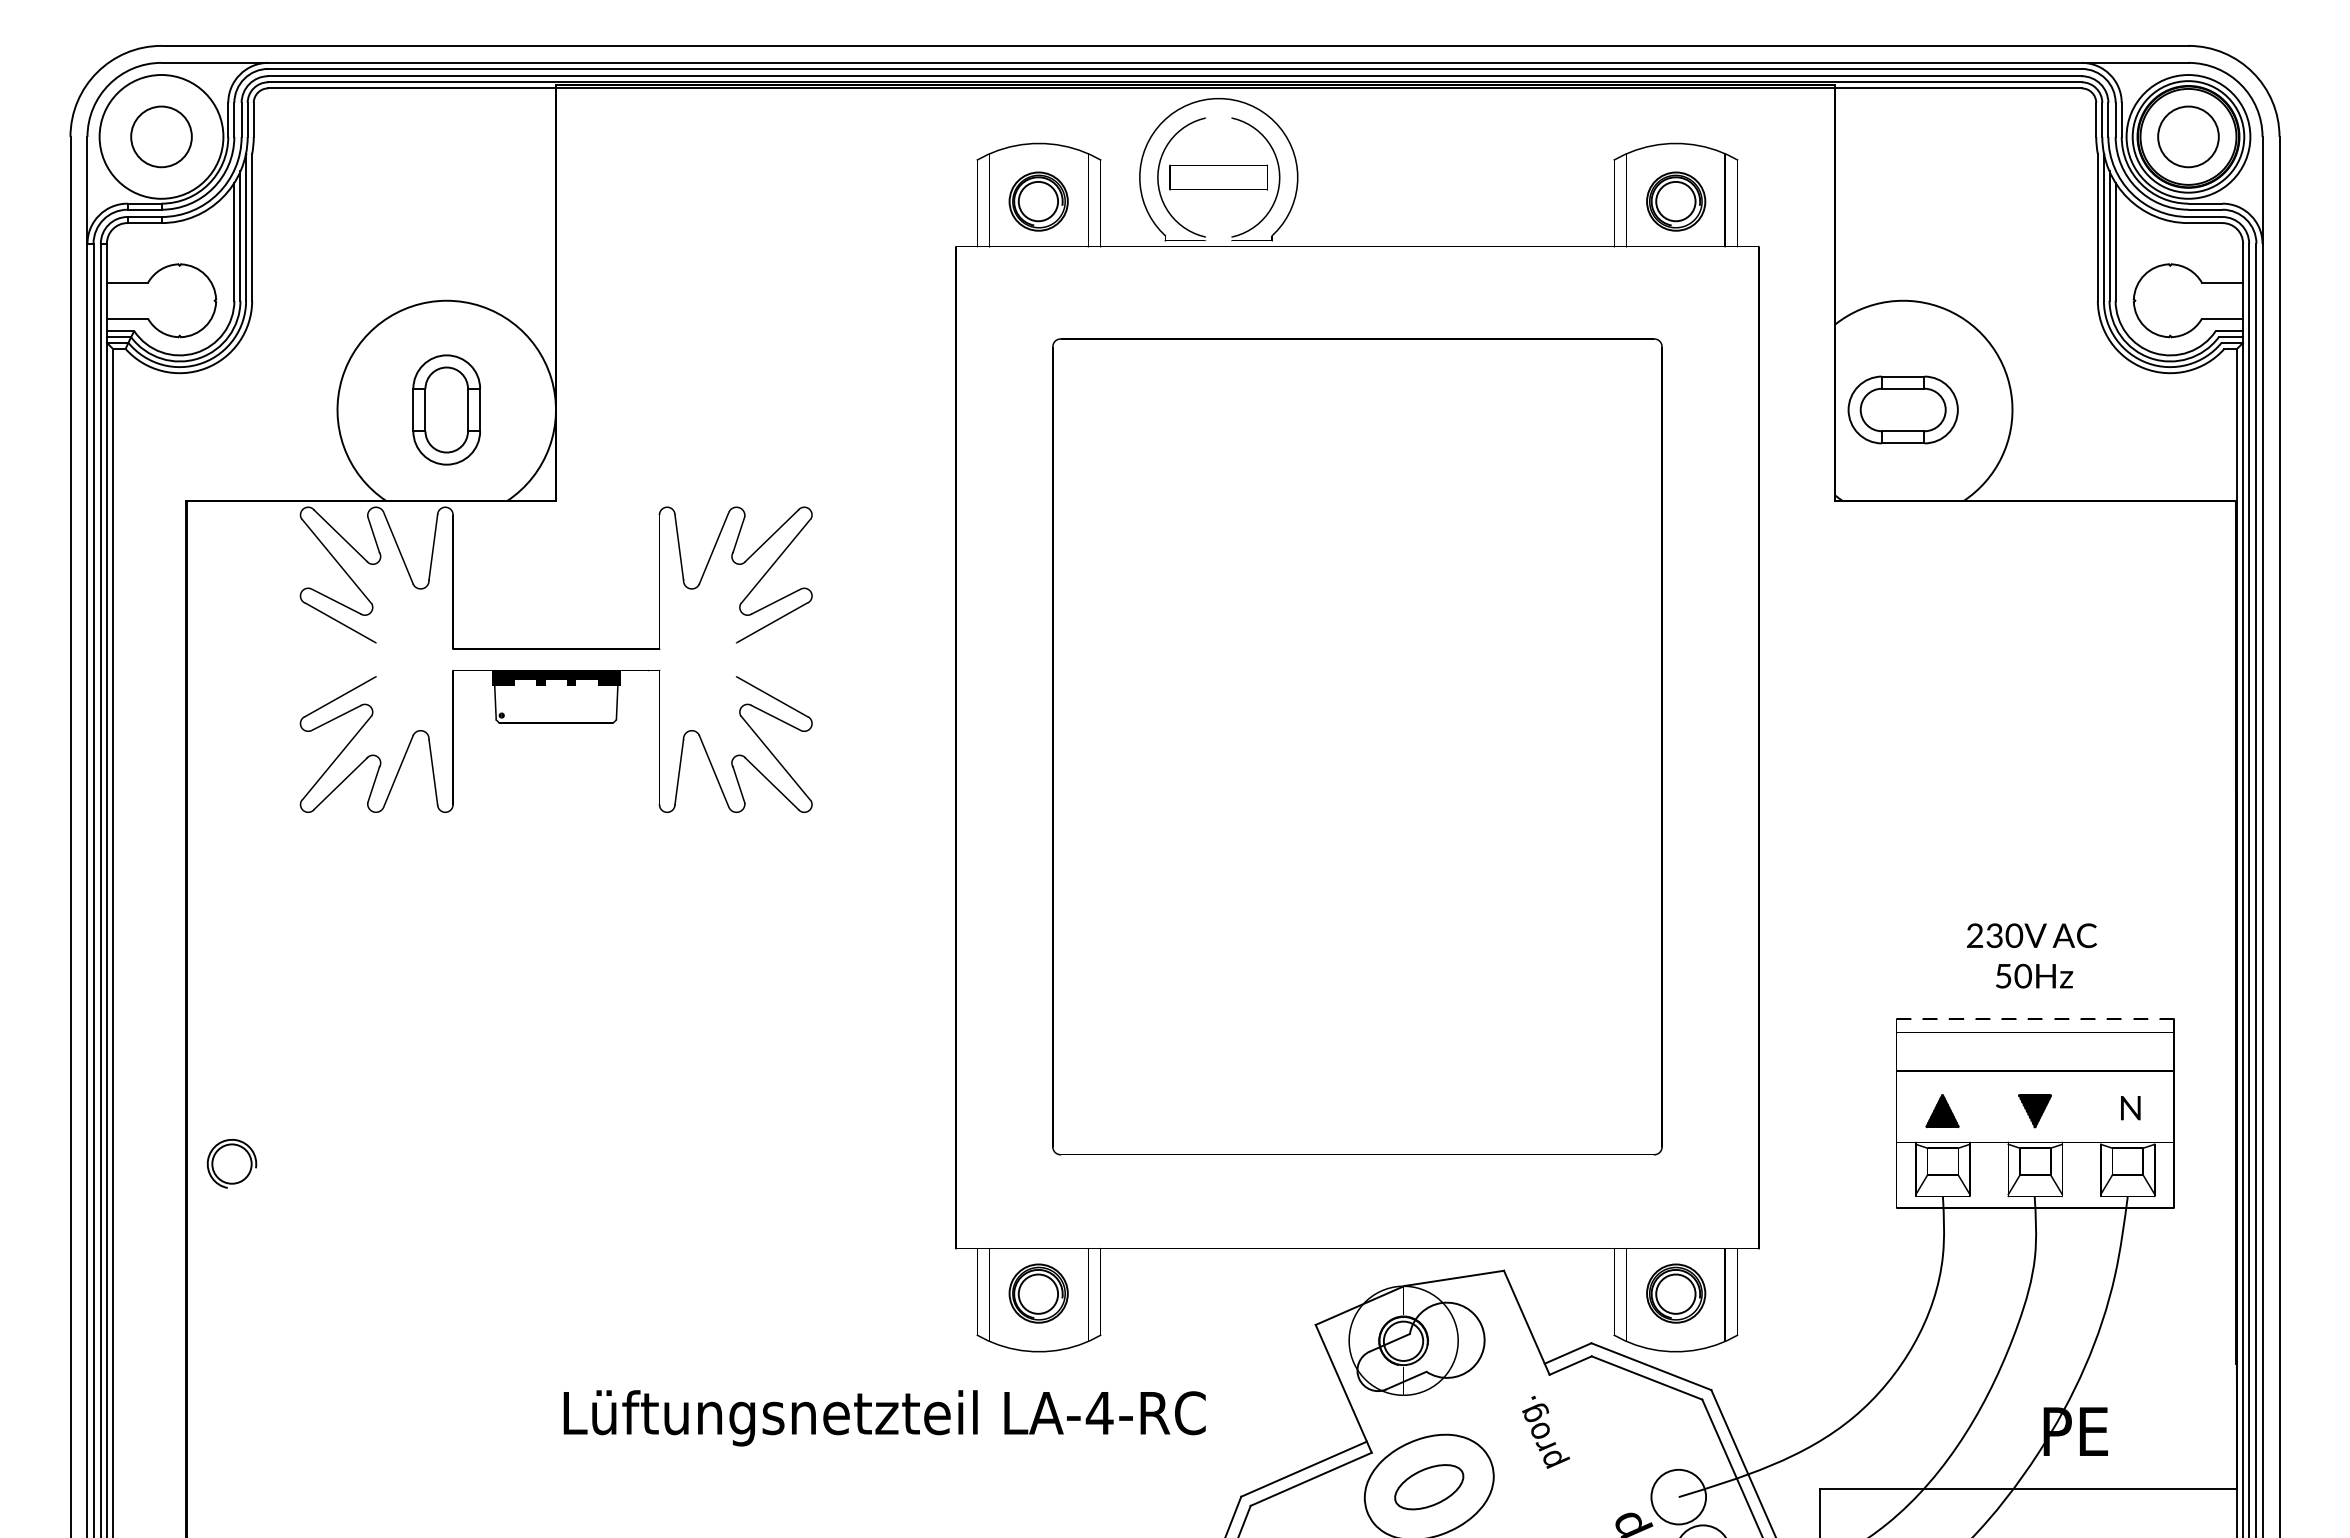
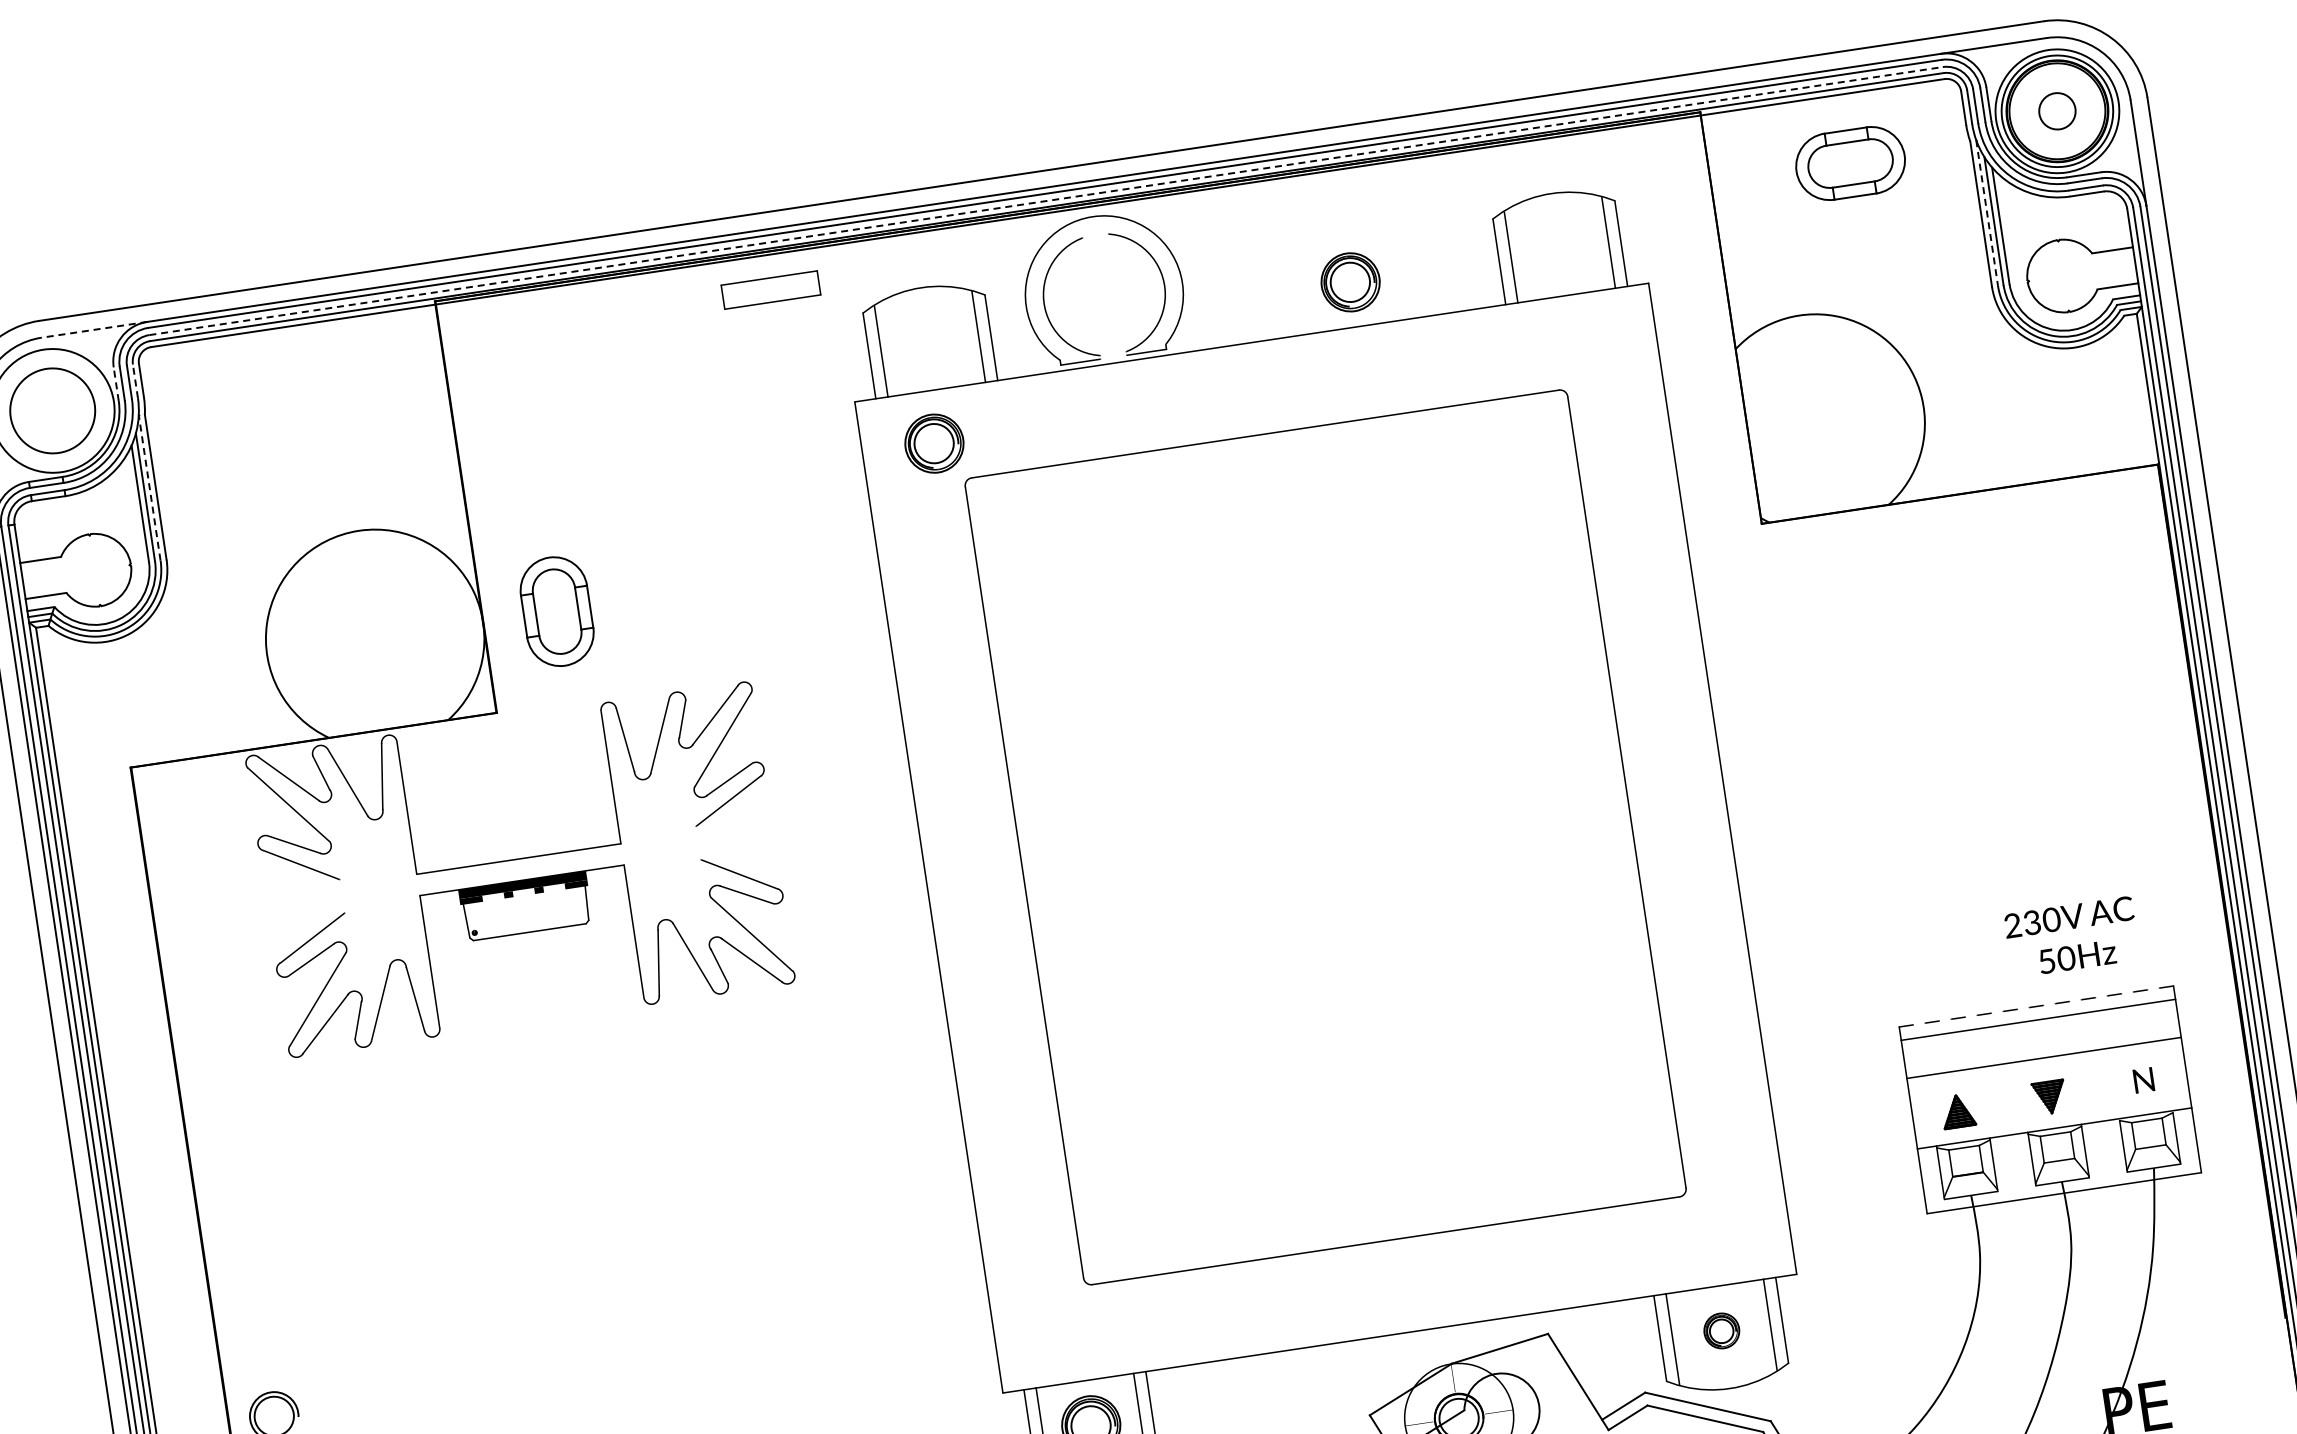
line: (214, 62) -> (94, 329), solid -> dashed
line: (1175, 76) -> (1046, 201), solid -> dashed
line: (228, 119) -> (116, 383), solid -> dashed
line: (247, 119) -> (135, 380), solid -> dashed
circle: (161, 136) -> (52, 410), size x1.4
circle: (2188, 136) -> (2057, 110), size x0.6
part: (1218, 177) -> (770, 290), moved
part: (1038, 201) -> (934, 443), moved
part: (1676, 201) -> (1350, 282), moved
line: (246, 227) -> (150, 487), solid -> dashed
line: (2103, 227) -> (1986, 213), solid -> dashed
part: (446, 409) -> (556, 611), moved
part: (1902, 409) -> (1849, 163), moved
text: (2031, 955) -> (2071, 936), moved
part: (1676, 1293) -> (1722, 1330), size x0.6

